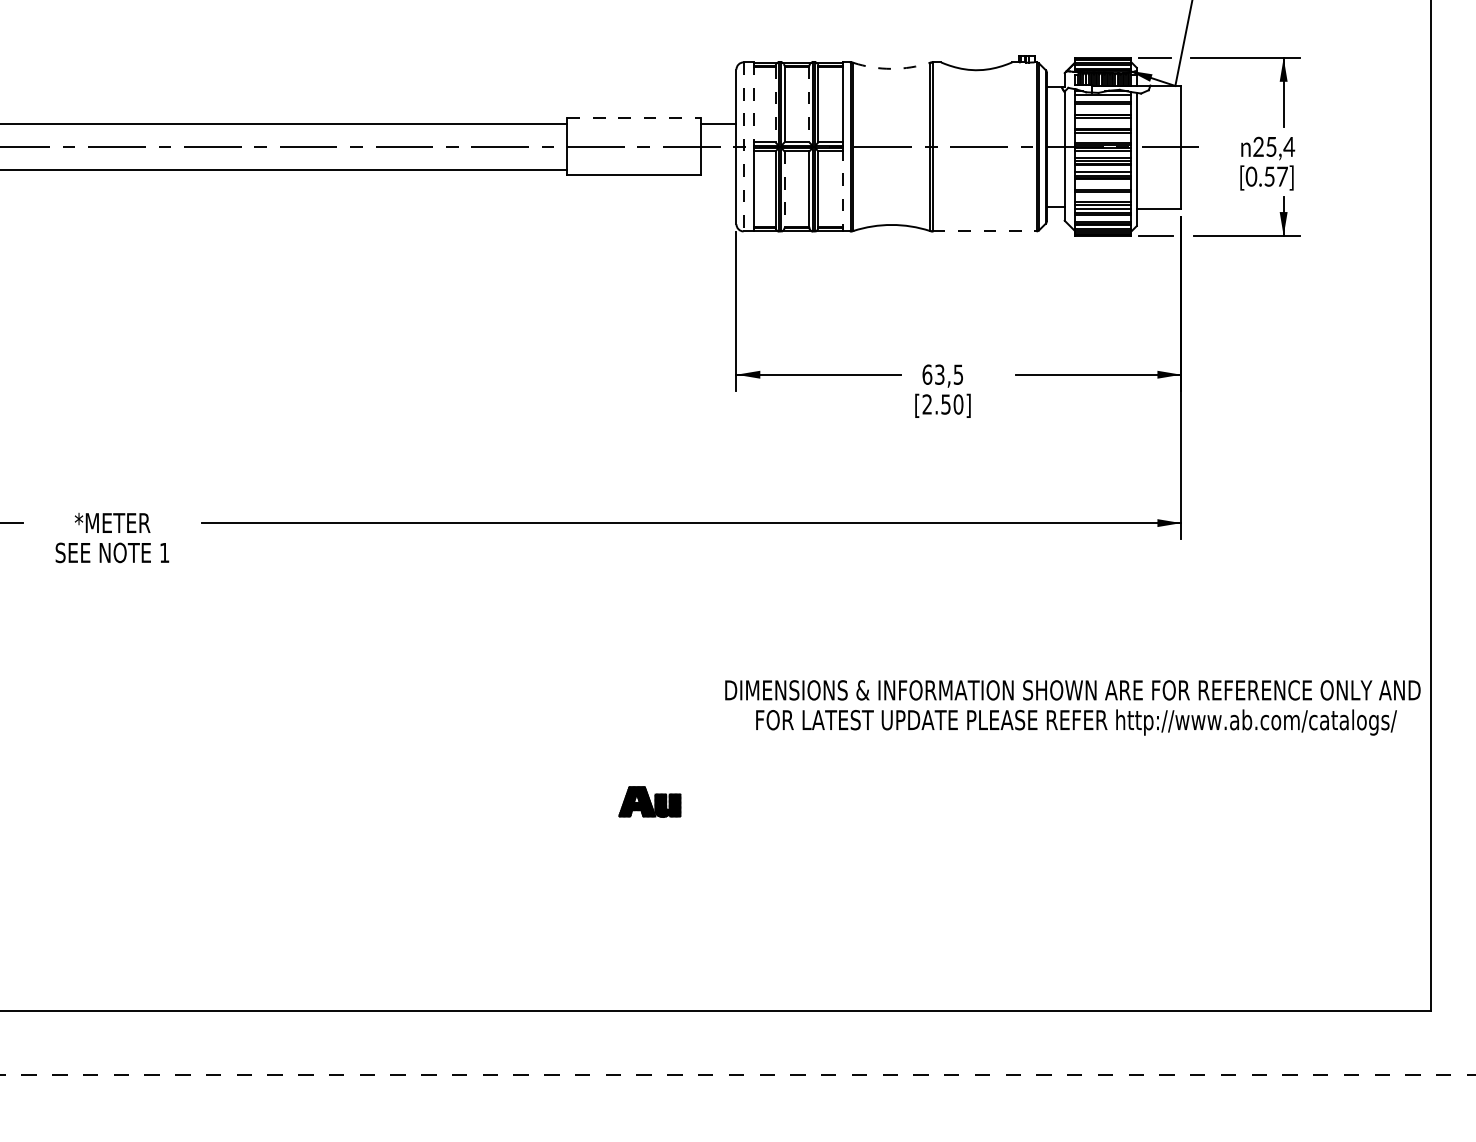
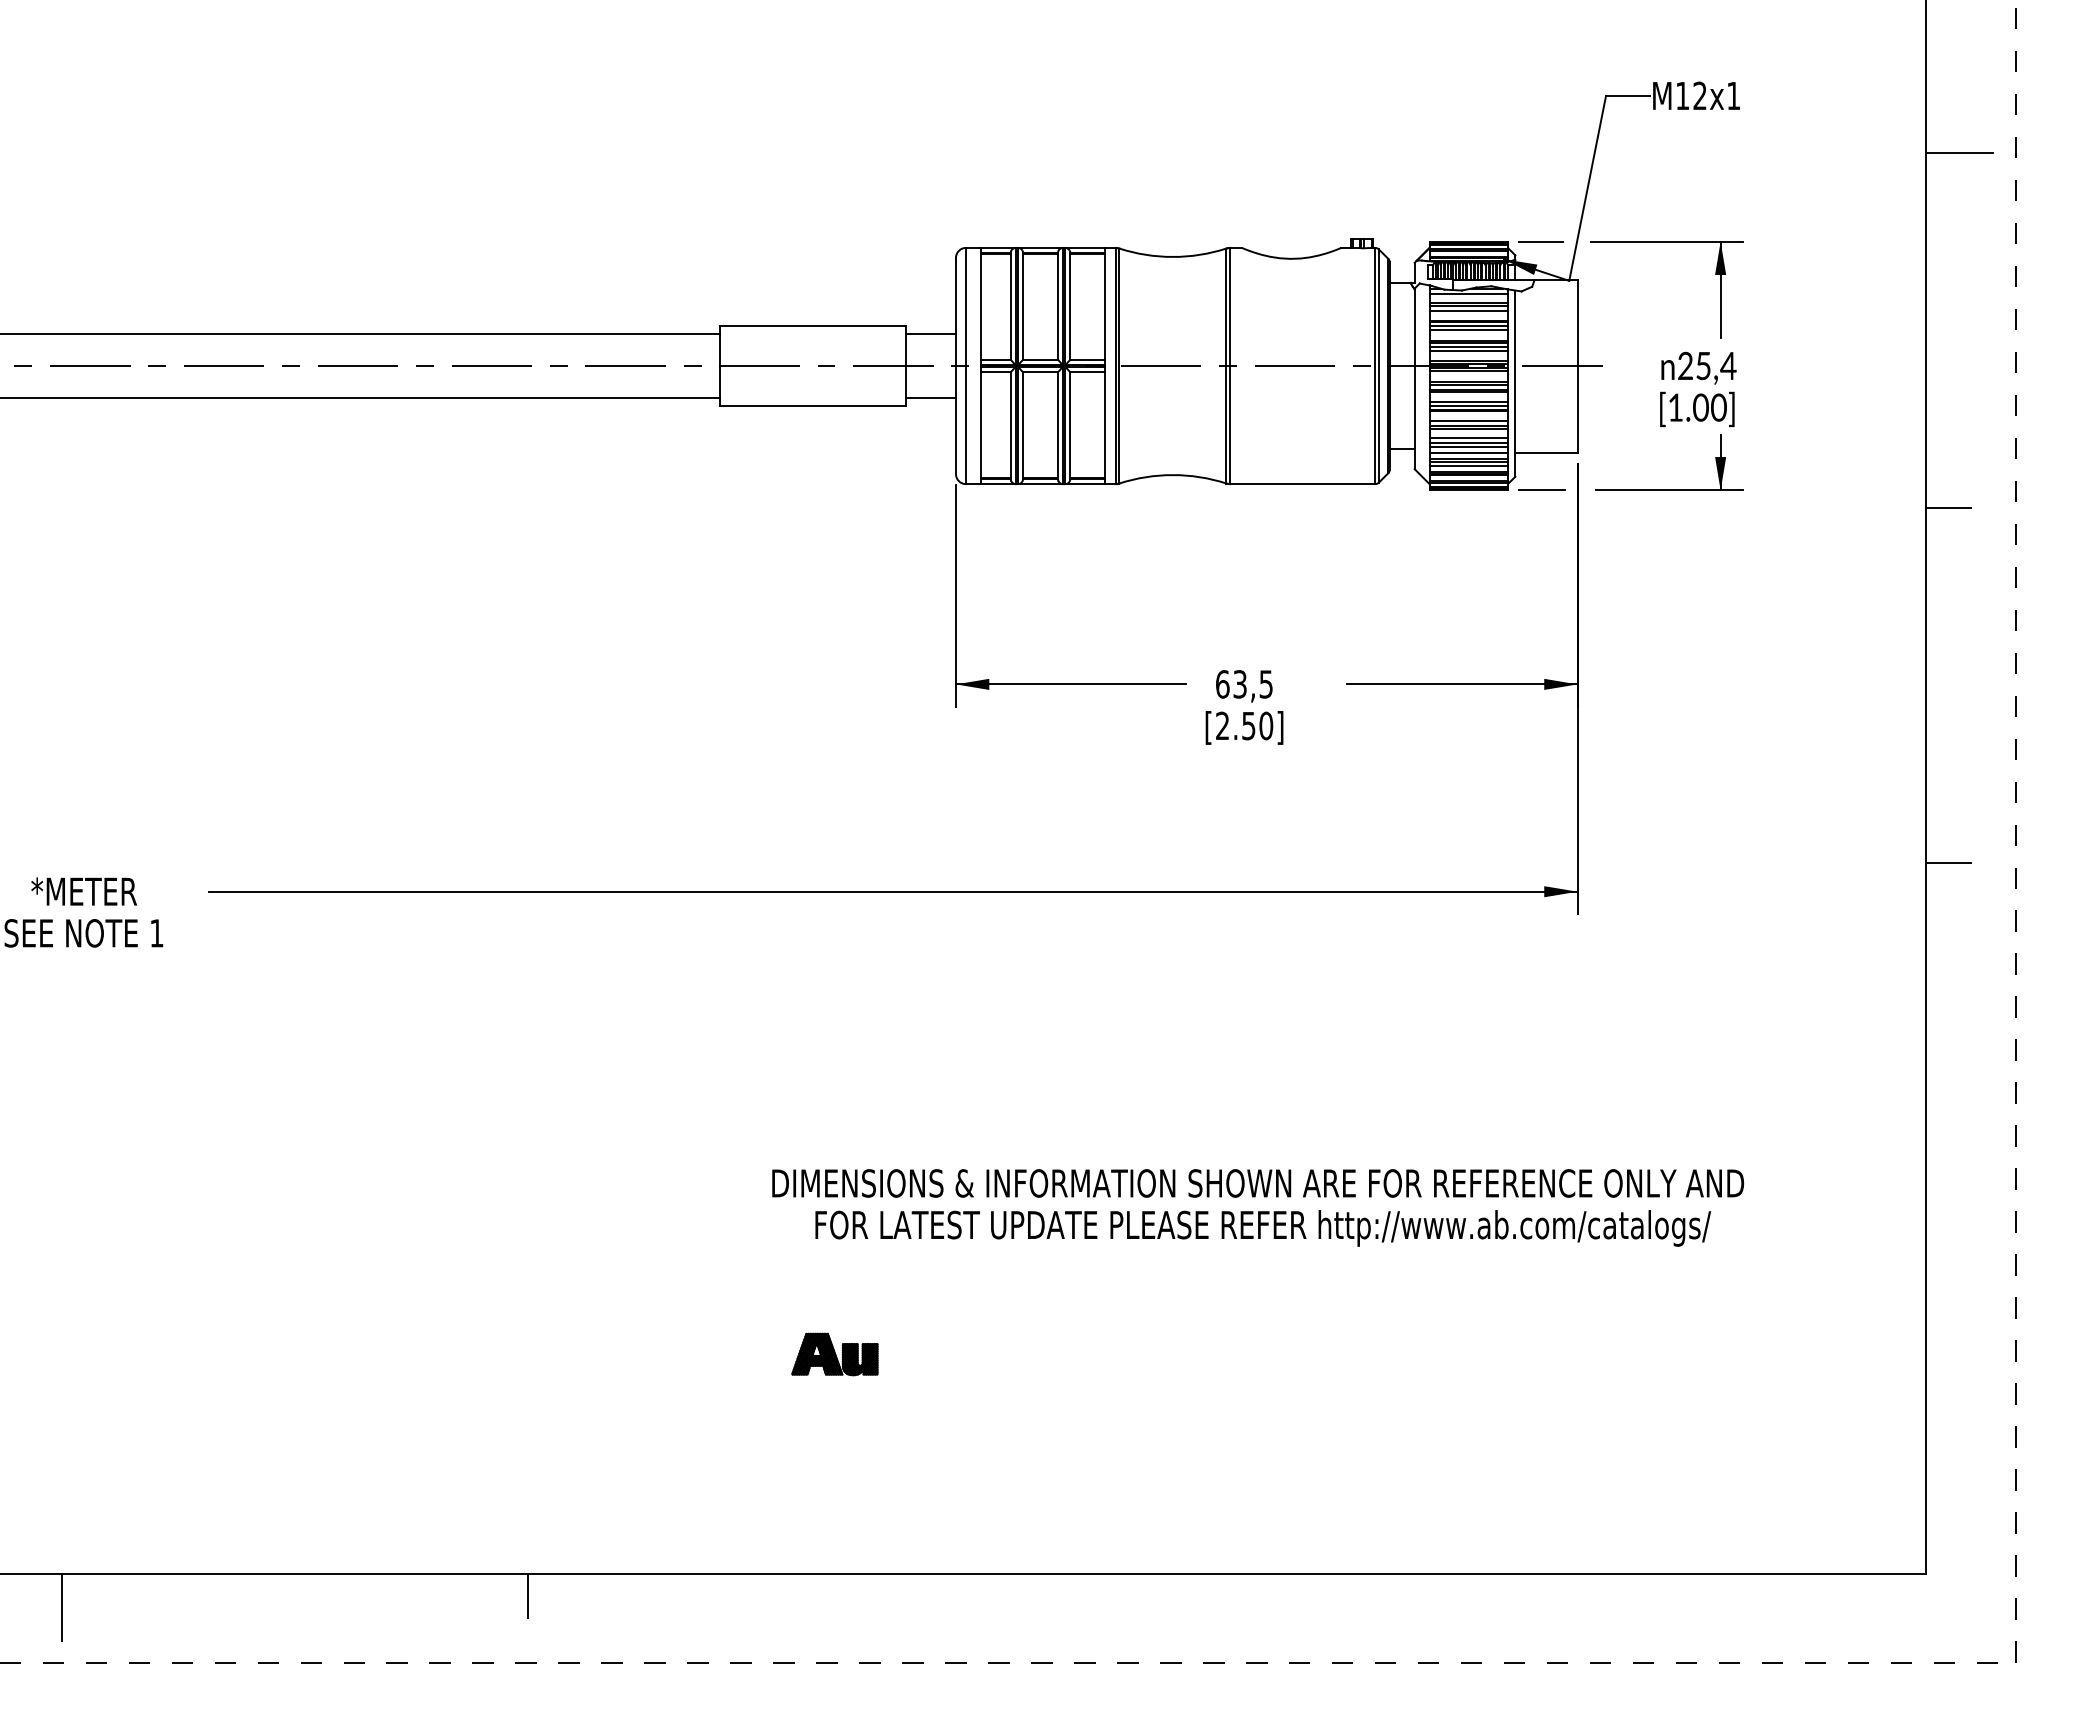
arc: (891, 68) -> (1172, 256), dashed -> solid
line: (754, 104) -> (980, 306), dashed -> solid
line: (775, 104) -> (1010, 306), dashed -> solid
line: (809, 104) -> (1057, 306), dashed -> solid
line: (1103, 107) -> (1468, 311), added
line: (634, 118) -> (813, 326), dashed -> solid
line: (1103, 121) -> (1468, 330), added
line: (1103, 135) -> (1468, 350), added
line: (743, 147) -> (965, 366), dashed -> solid
line: (718, 170) -> (930, 398), added
text: (1266, 176) -> (1696, 407), [0.57] -> [1.00]
line: (1103, 185) -> (1468, 420), added
line: (784, 190) -> (1023, 426), dashed -> solid
line: (843, 190) -> (1105, 426), dashed -> solid
line: (1103, 198) -> (1468, 437), added
line: (1103, 218) -> (1468, 465), added
line: (984, 231) -> (1302, 484), dashed -> solid
line: (1446, 248) -> (1948, 508), added
line: (1446, 502) -> (1948, 863), added
text: (1073, 707) -> (1258, 1207), moved
part: (649, 802) -> (834, 1354), moved
line: (430, 1026) -> (528, 1595), added
line: (97, 1034) -> (62, 1606), added

